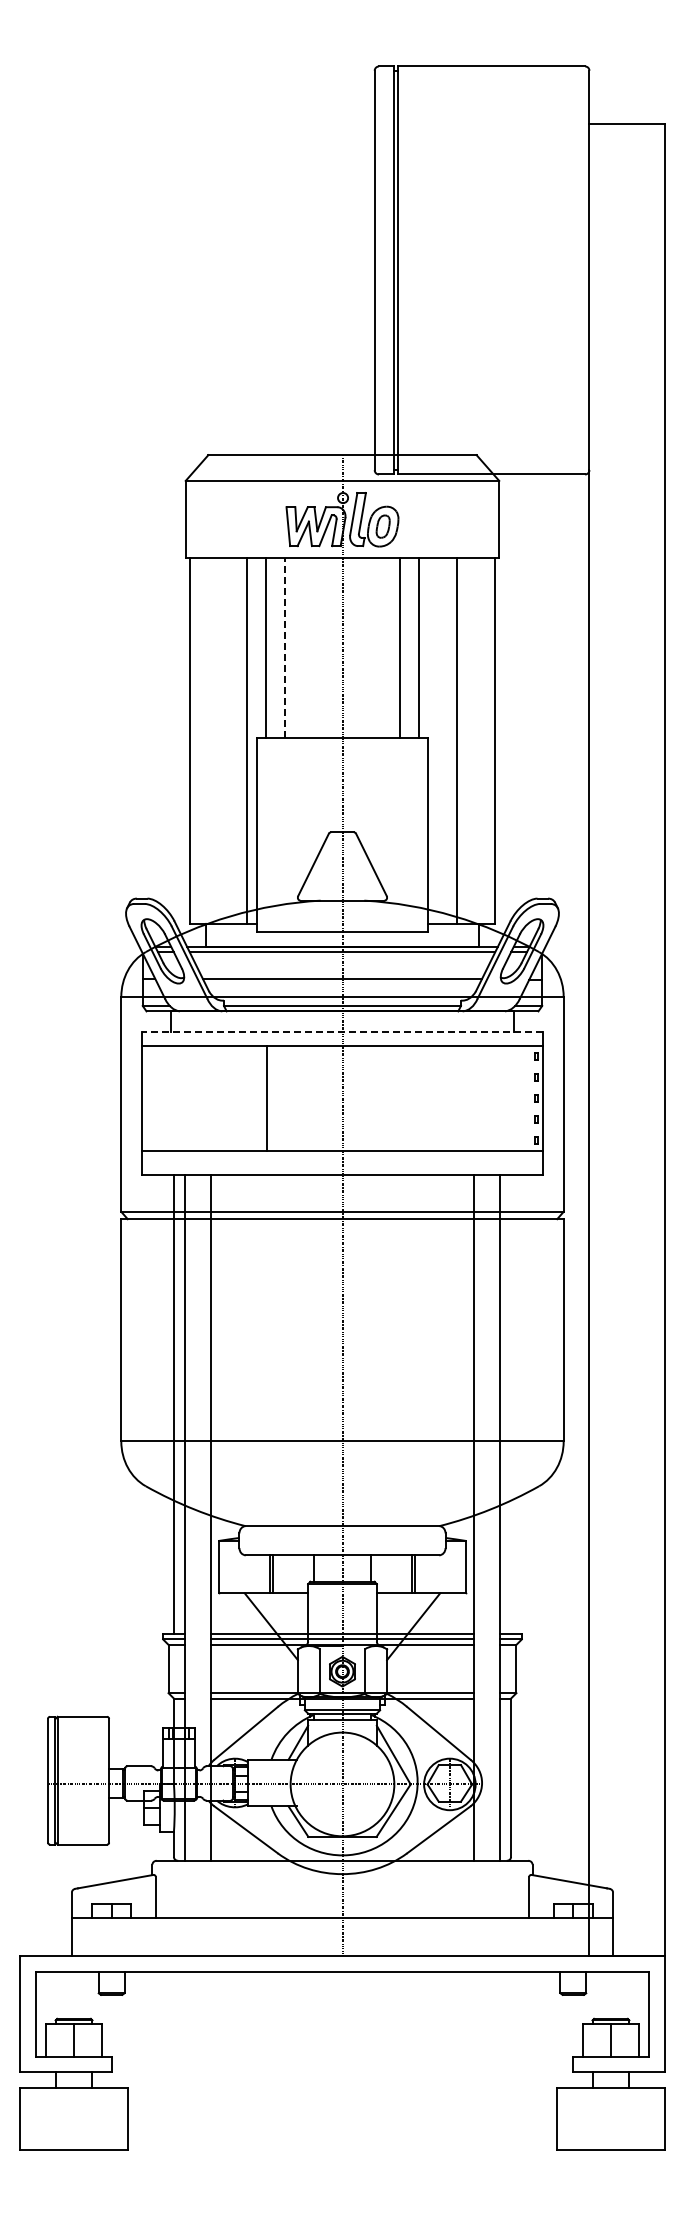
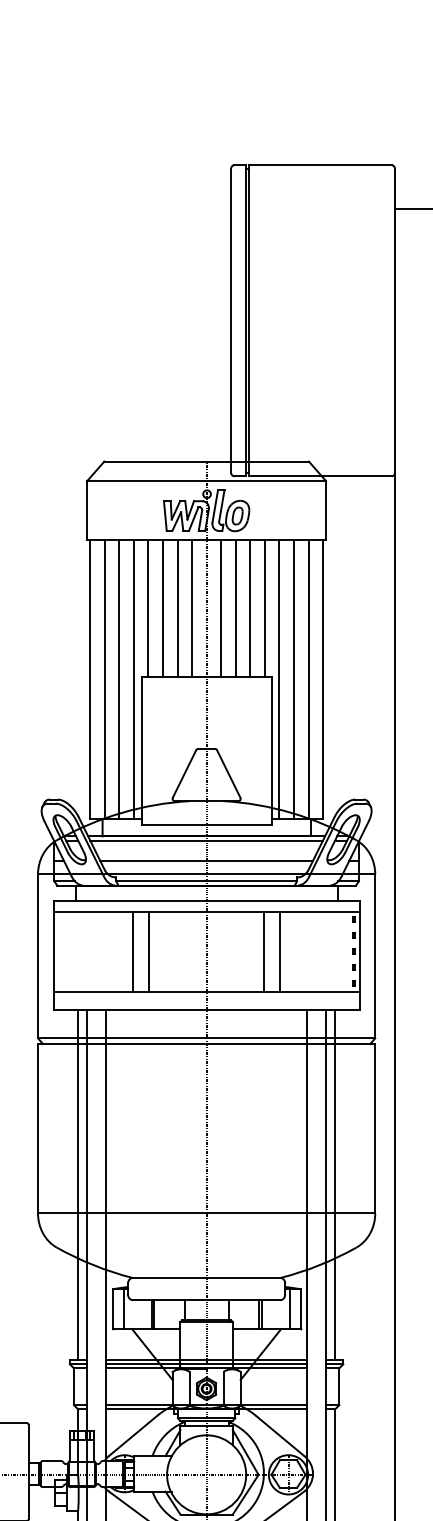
line: (304, 647) -> (177, 608), added
line: (323, 647) -> (192, 608), added
line: (361, 647) -> (221, 608), added
line: (380, 647) -> (235, 608), added
line: (285, 648) -> (163, 608), dashed -> solid
line: (208, 740) -> (104, 679), added
line: (227, 740) -> (118, 679), added
line: (437, 740) -> (279, 679), added
line: (476, 740) -> (308, 679), added
line: (342, 1032) -> (206, 901), dashed -> solid
line: (245, 1097) -> (132, 951), added
line: (417, 1097) -> (263, 951), added
line: (439, 1097) -> (280, 951), added
line: (511, 1404) -> (335, 1185), added
line: (233, 1566) -> (123, 1308), added
line: (451, 1566) -> (289, 1308), added

